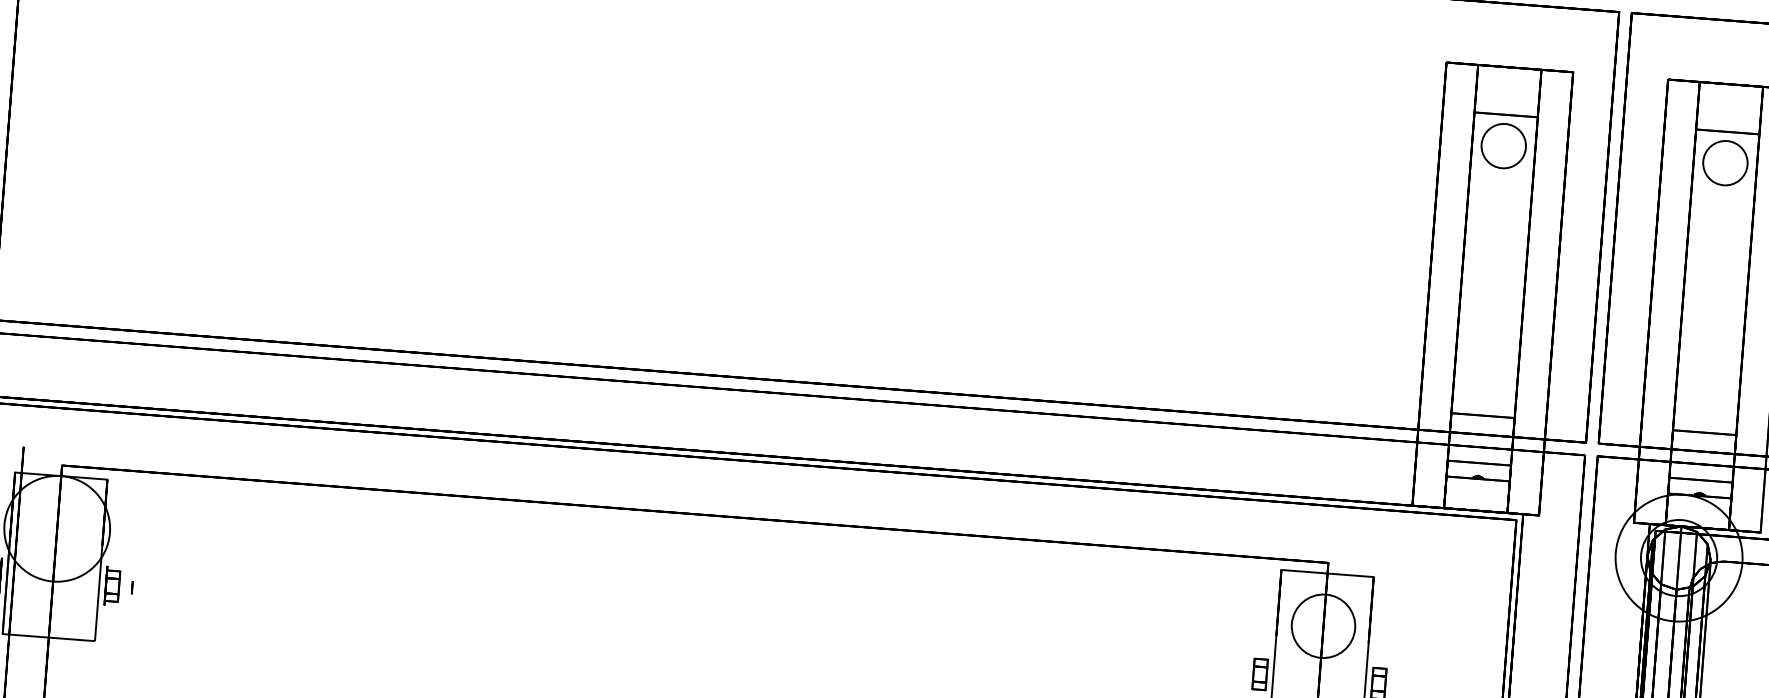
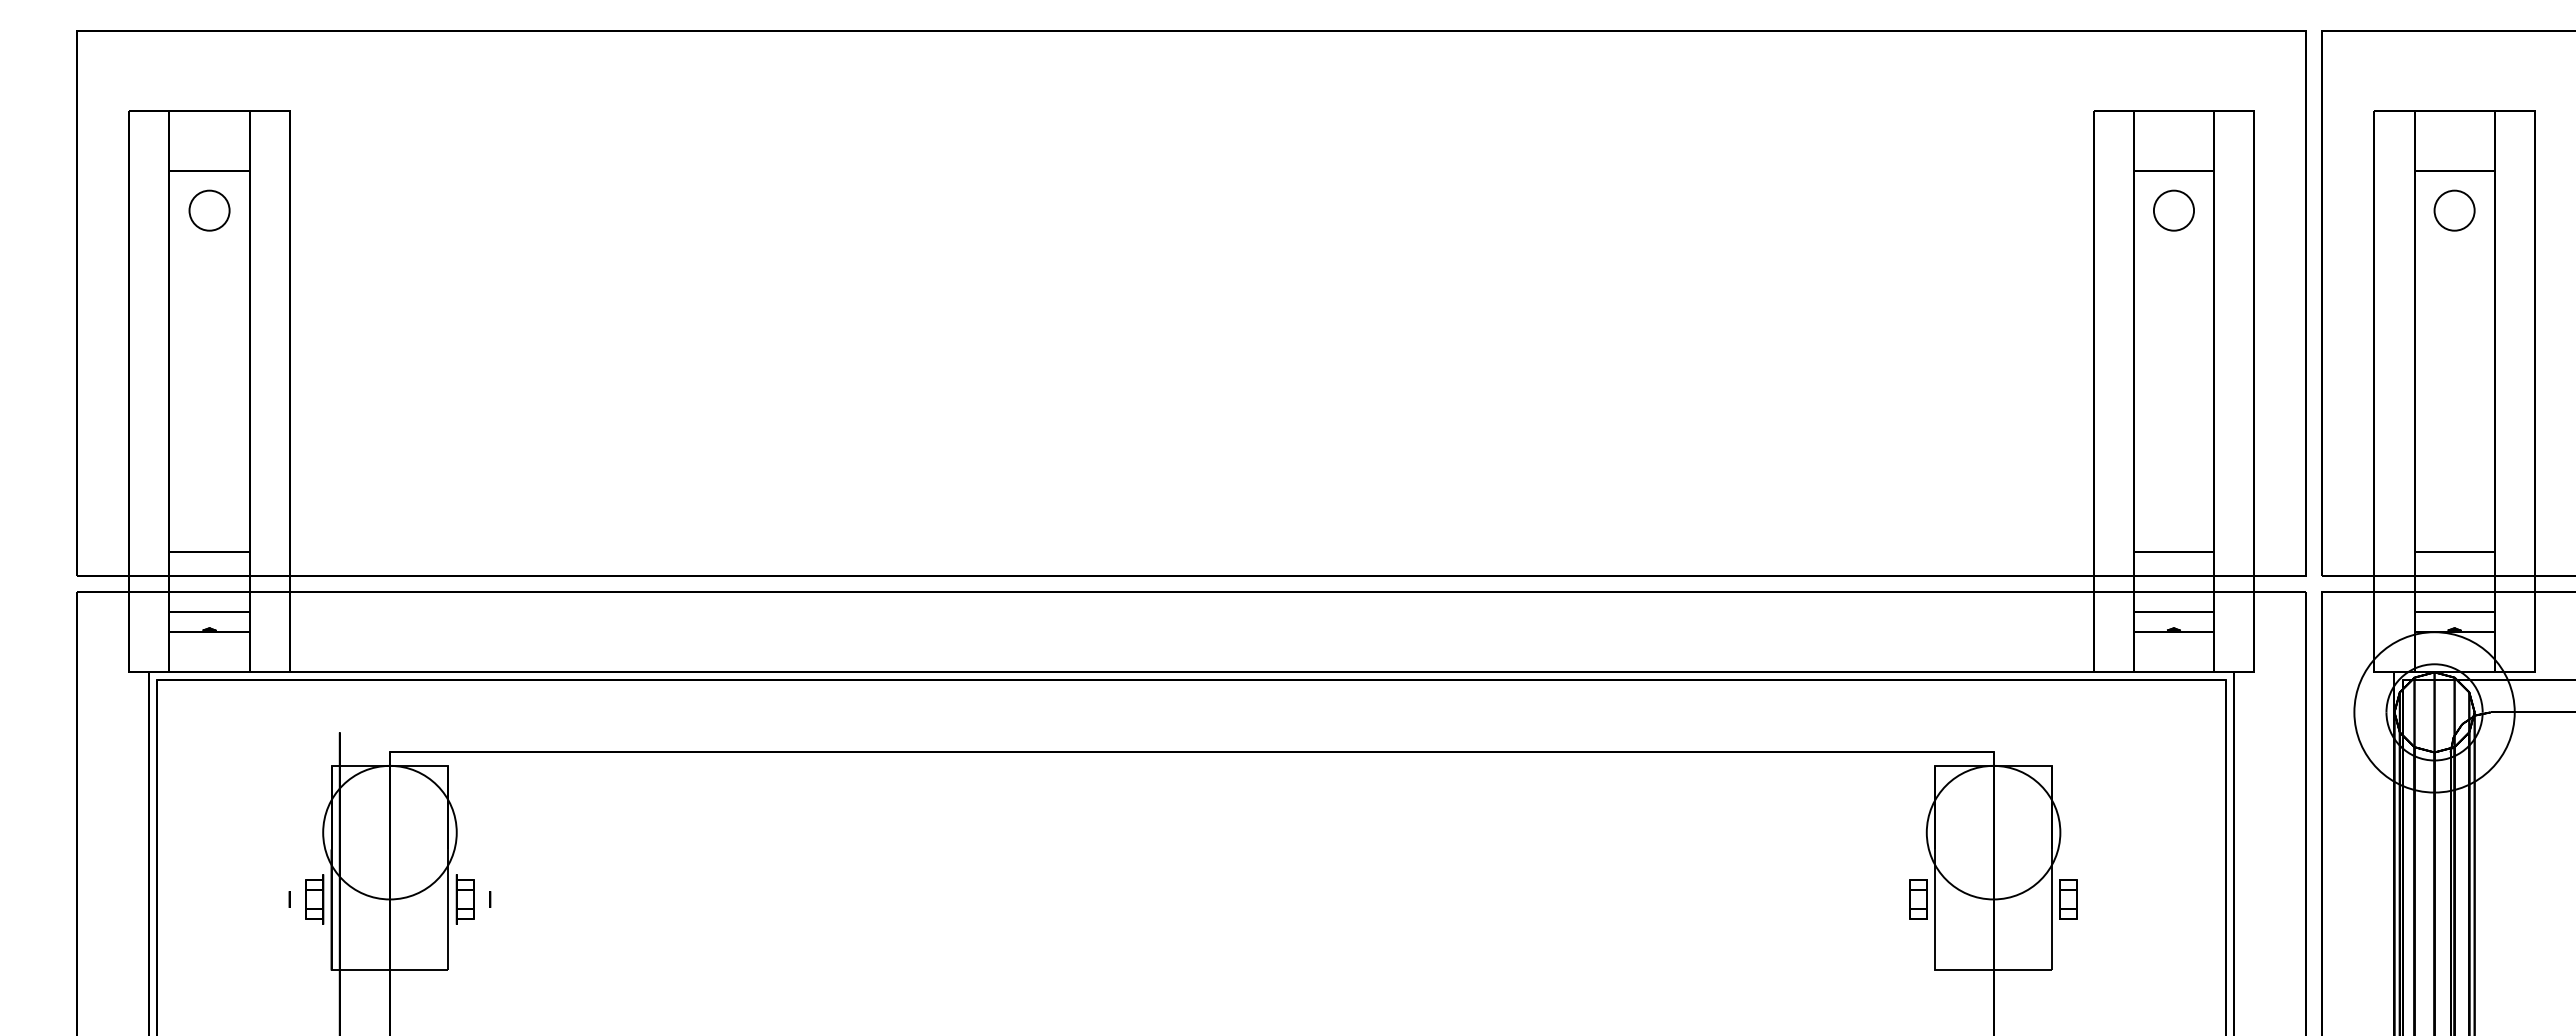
circle: (1503, 145) -> (2173, 210), size x0.71
circle: (1725, 162) -> (2454, 210), size x0.71
circle: (1323, 626) -> (1993, 832), size x1.67

